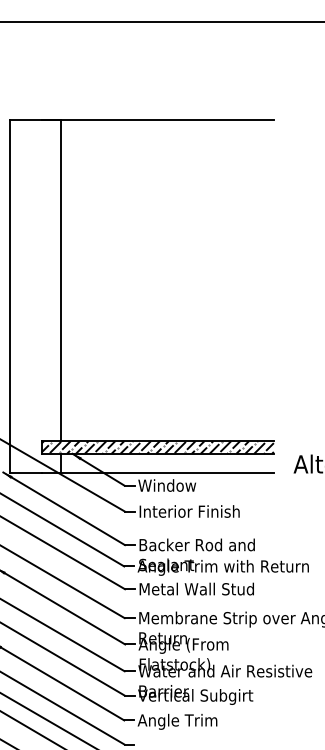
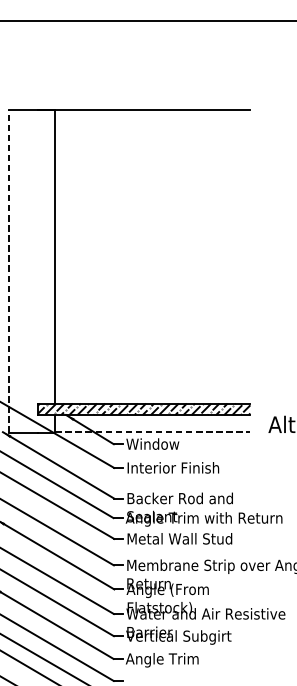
line: (10, 296) -> (9, 271), solid -> dashed
line: (167, 472) -> (153, 432), solid -> dashed

